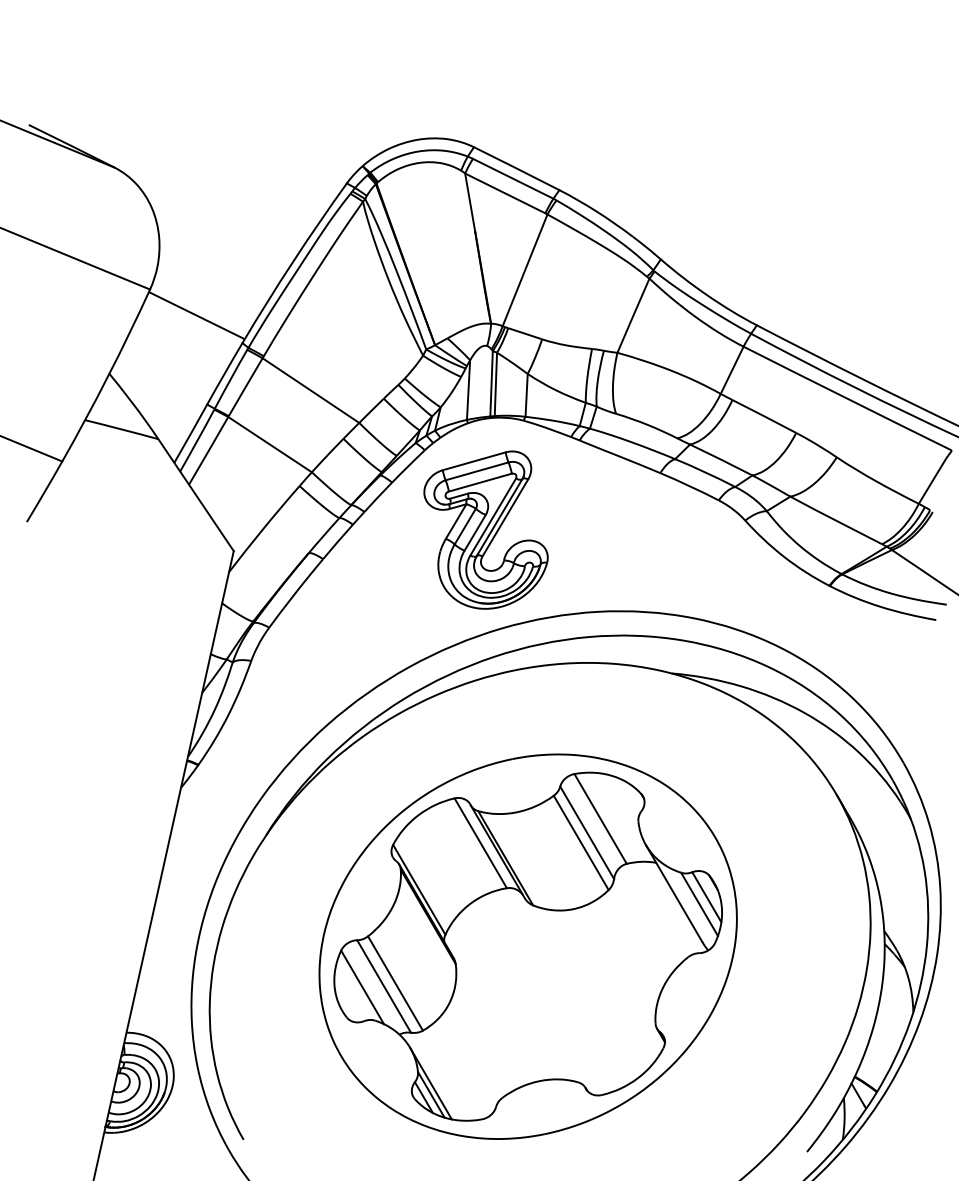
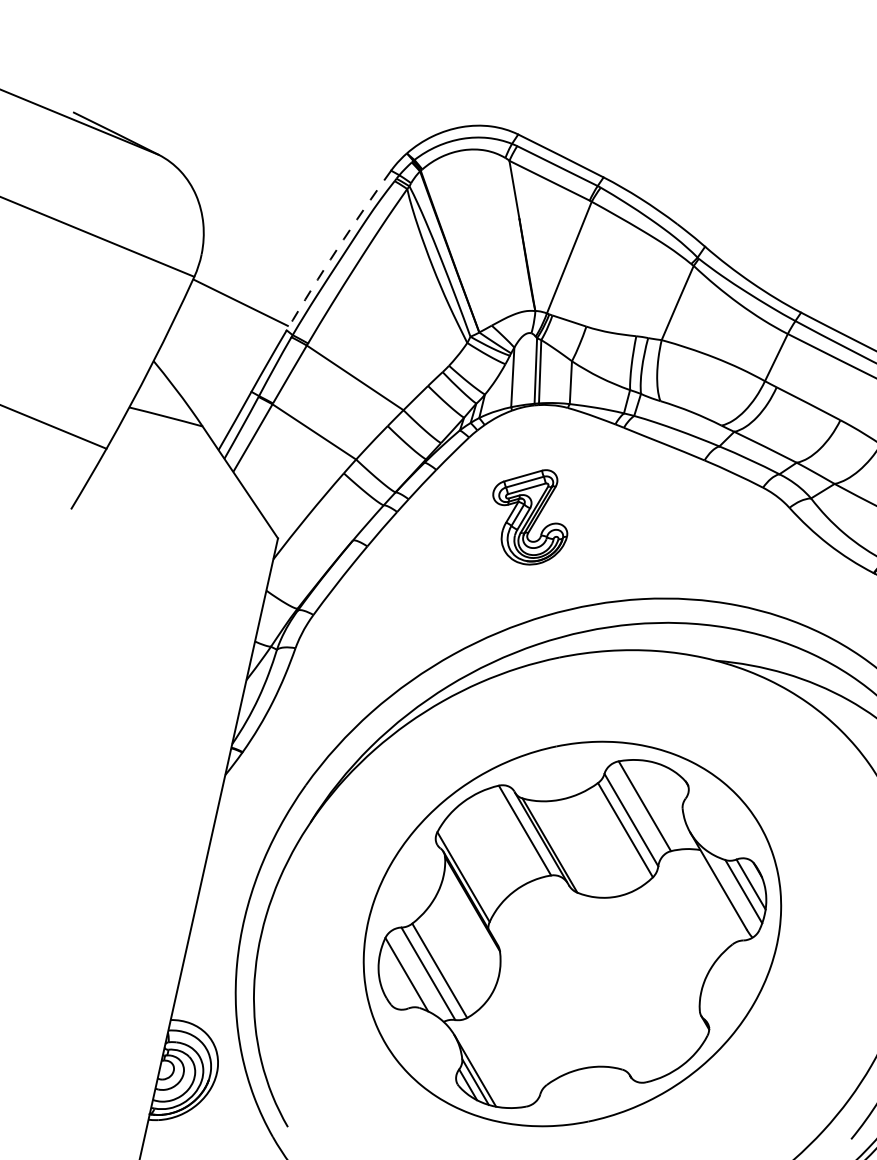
arc: (292, 262) -> (336, 249), solid -> dashed
part: (485, 529) -> (529, 516), size x0.6

